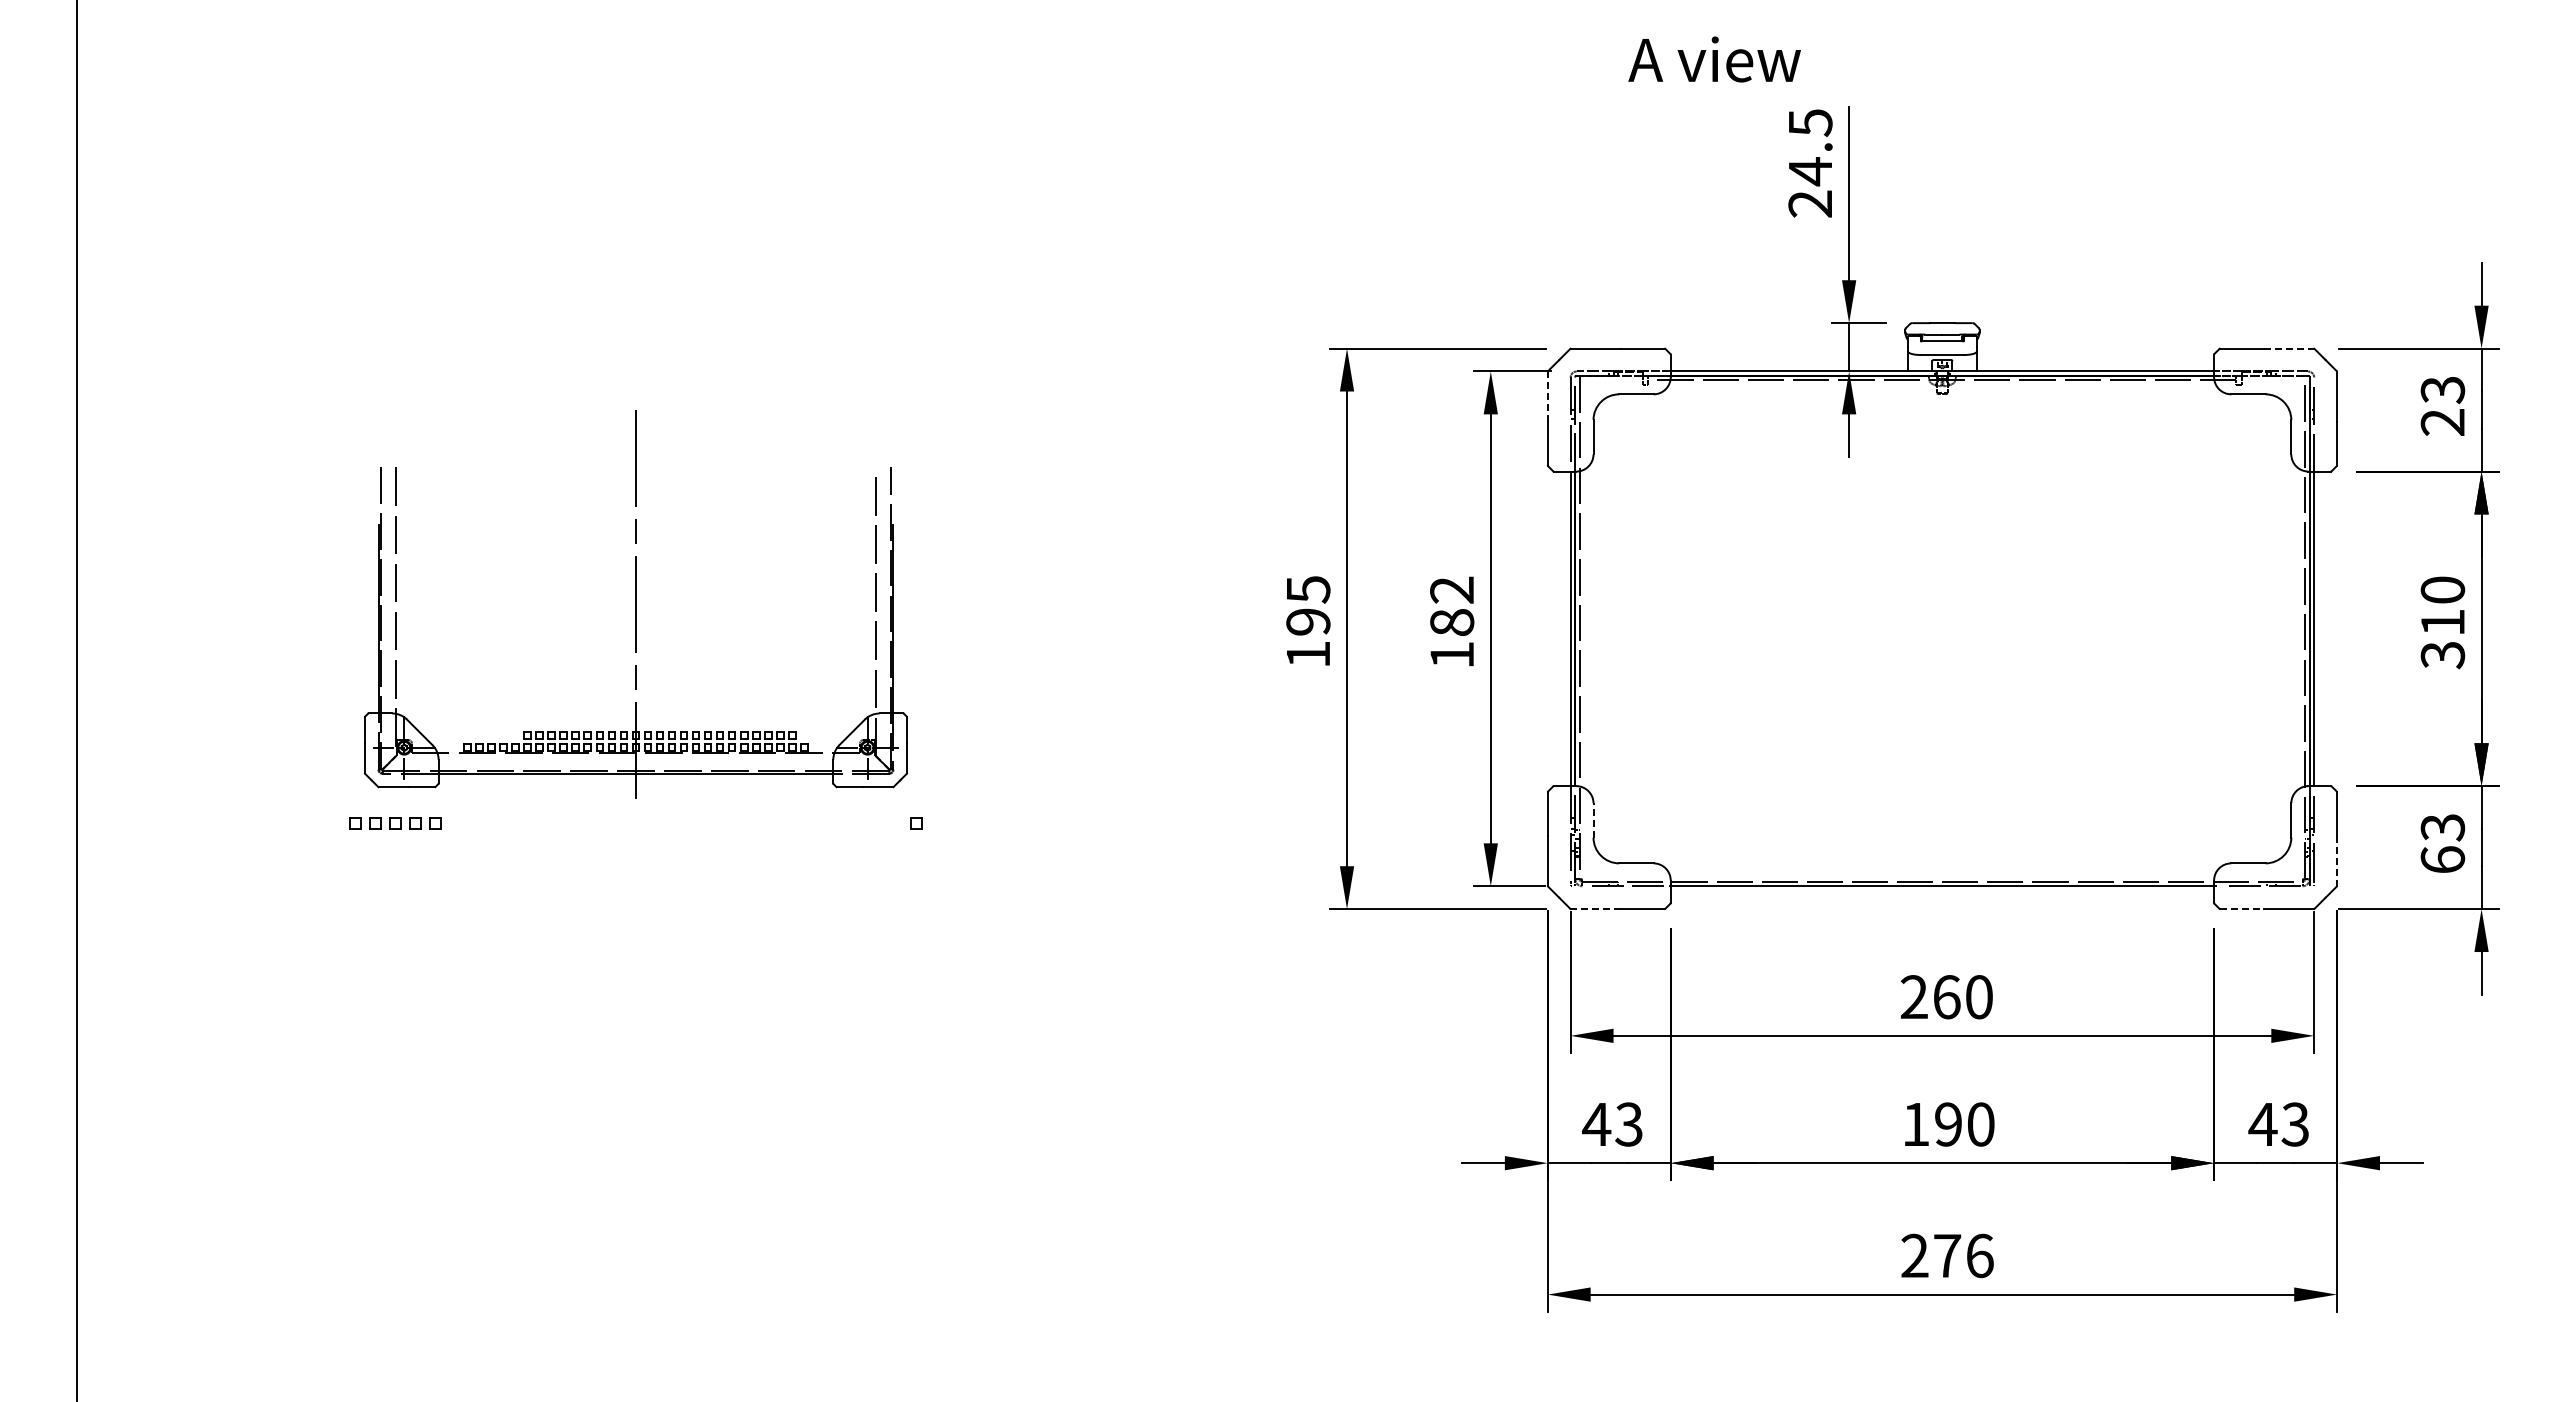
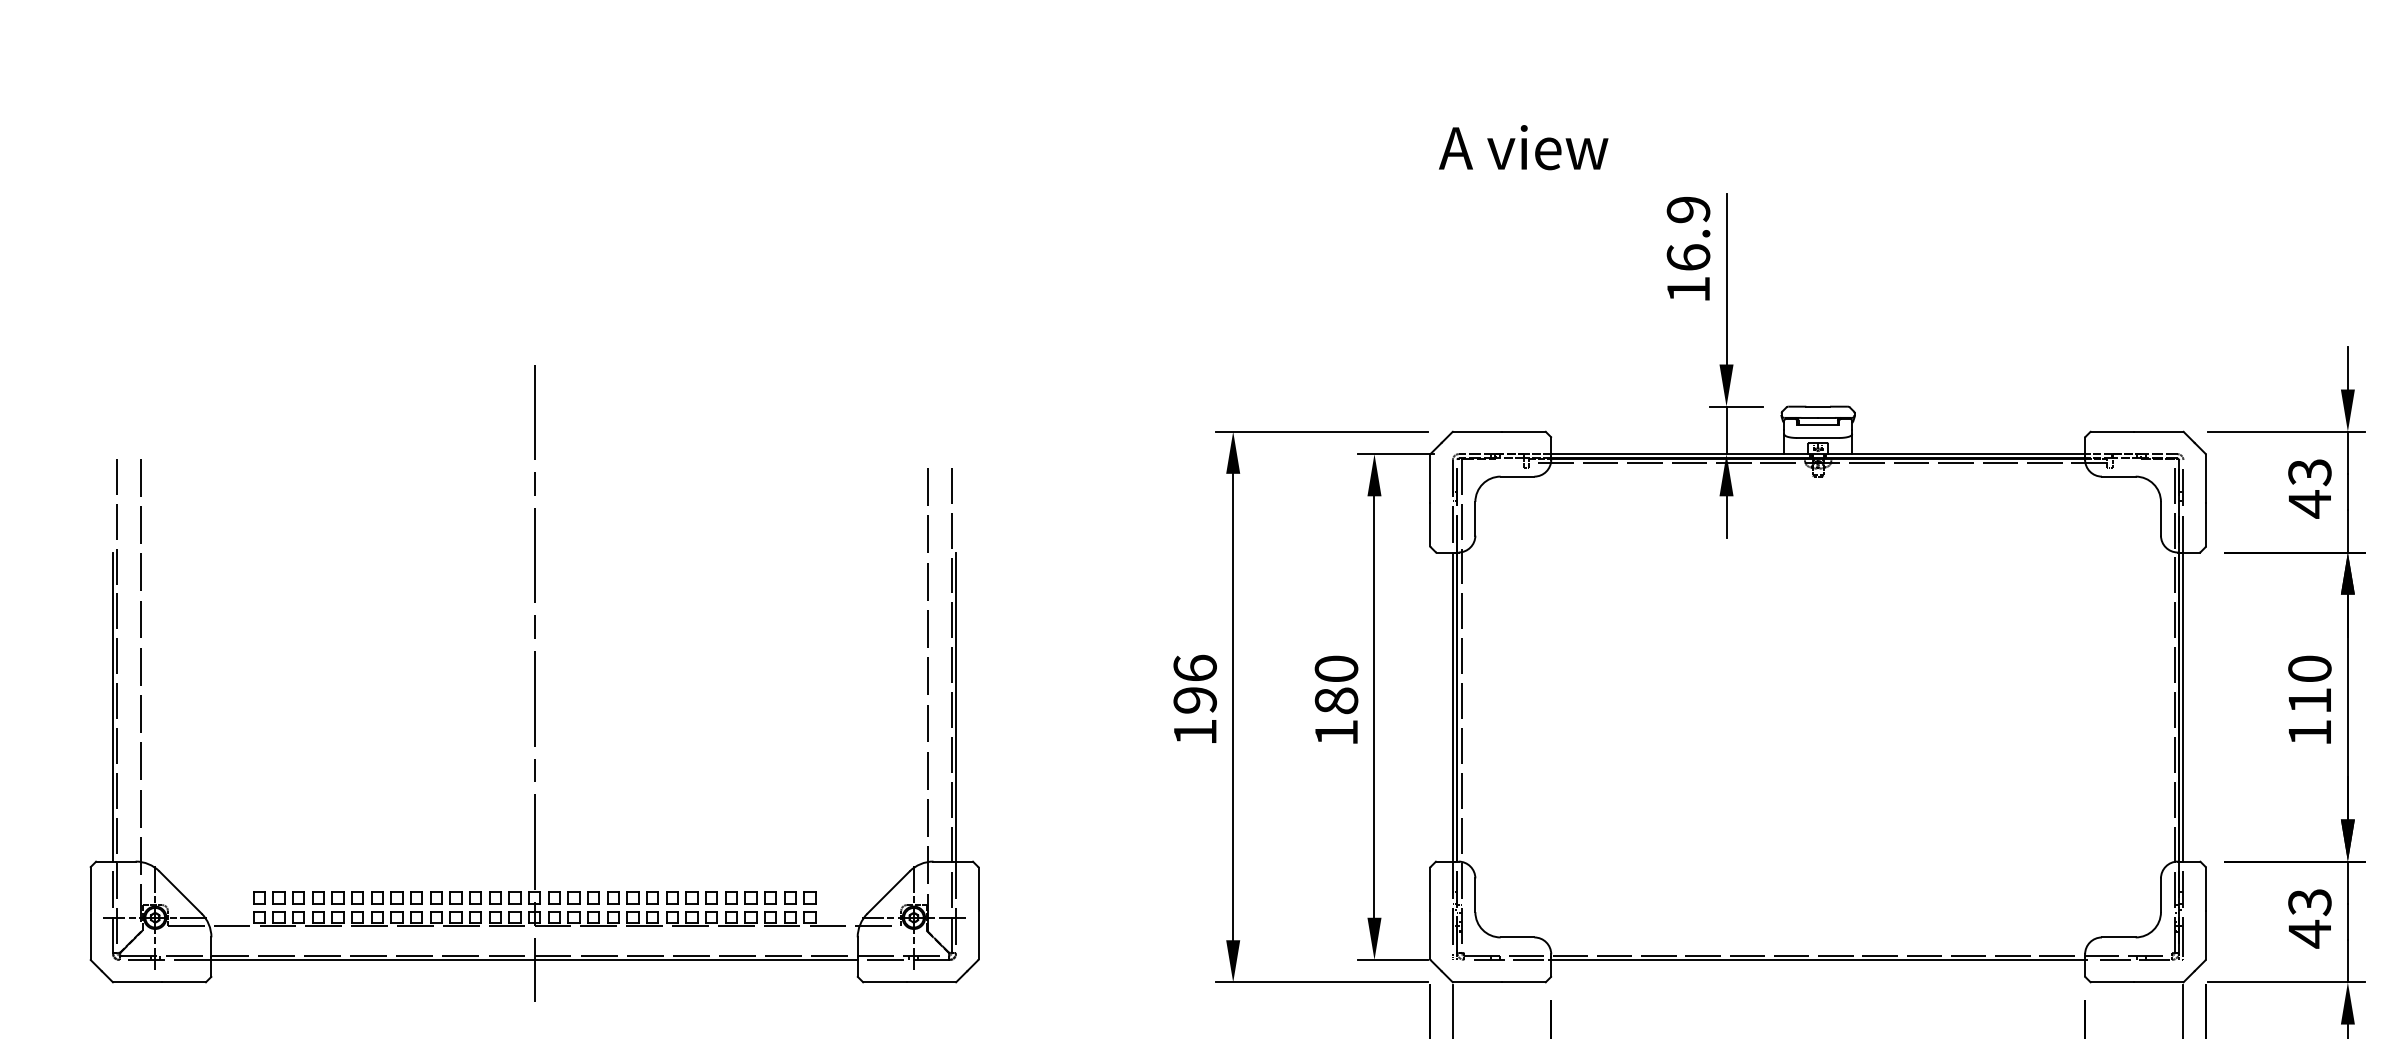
text: (1714, 59) -> (1523, 147), moved
text: (1810, 163) -> (1688, 249), 24.5 -> 16.9
line: (2288, 348) -> (2158, 431), dashed -> solid
line: (1547, 396) -> (1430, 478), dashed -> solid
text: (2442, 422) -> (2309, 504), 23 -> 43
text: (1308, 589) -> (1195, 668), 195 -> 196
text: (1452, 589) -> (1336, 668), 182 -> 180
part: (635, 604) -> (534, 683), size x1.67
text: (2442, 655) -> (2309, 733), 310 -> 110
line: (1593, 819) -> (1475, 894), dashed -> solid
text: (2442, 859) -> (2309, 933), 63 -> 43
line: (2337, 860) -> (2206, 934), dashed -> solid
line: (1596, 909) -> (1478, 982), dashed -> solid
line: (2242, 909) -> (2113, 982), dashed -> solid

